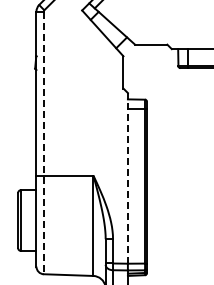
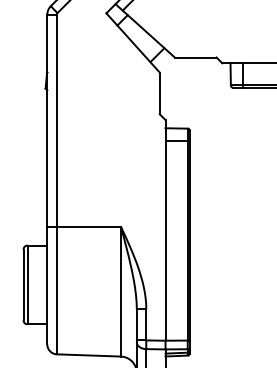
line: (43, 143) -> (56, 185), dashed -> solid
line: (127, 177) -> (165, 229), dashed -> solid

